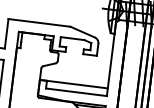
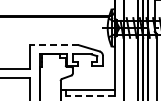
line: (39, 22) -> (54, 45), solid -> dashed
line: (76, 92) -> (90, 96), solid -> dashed

